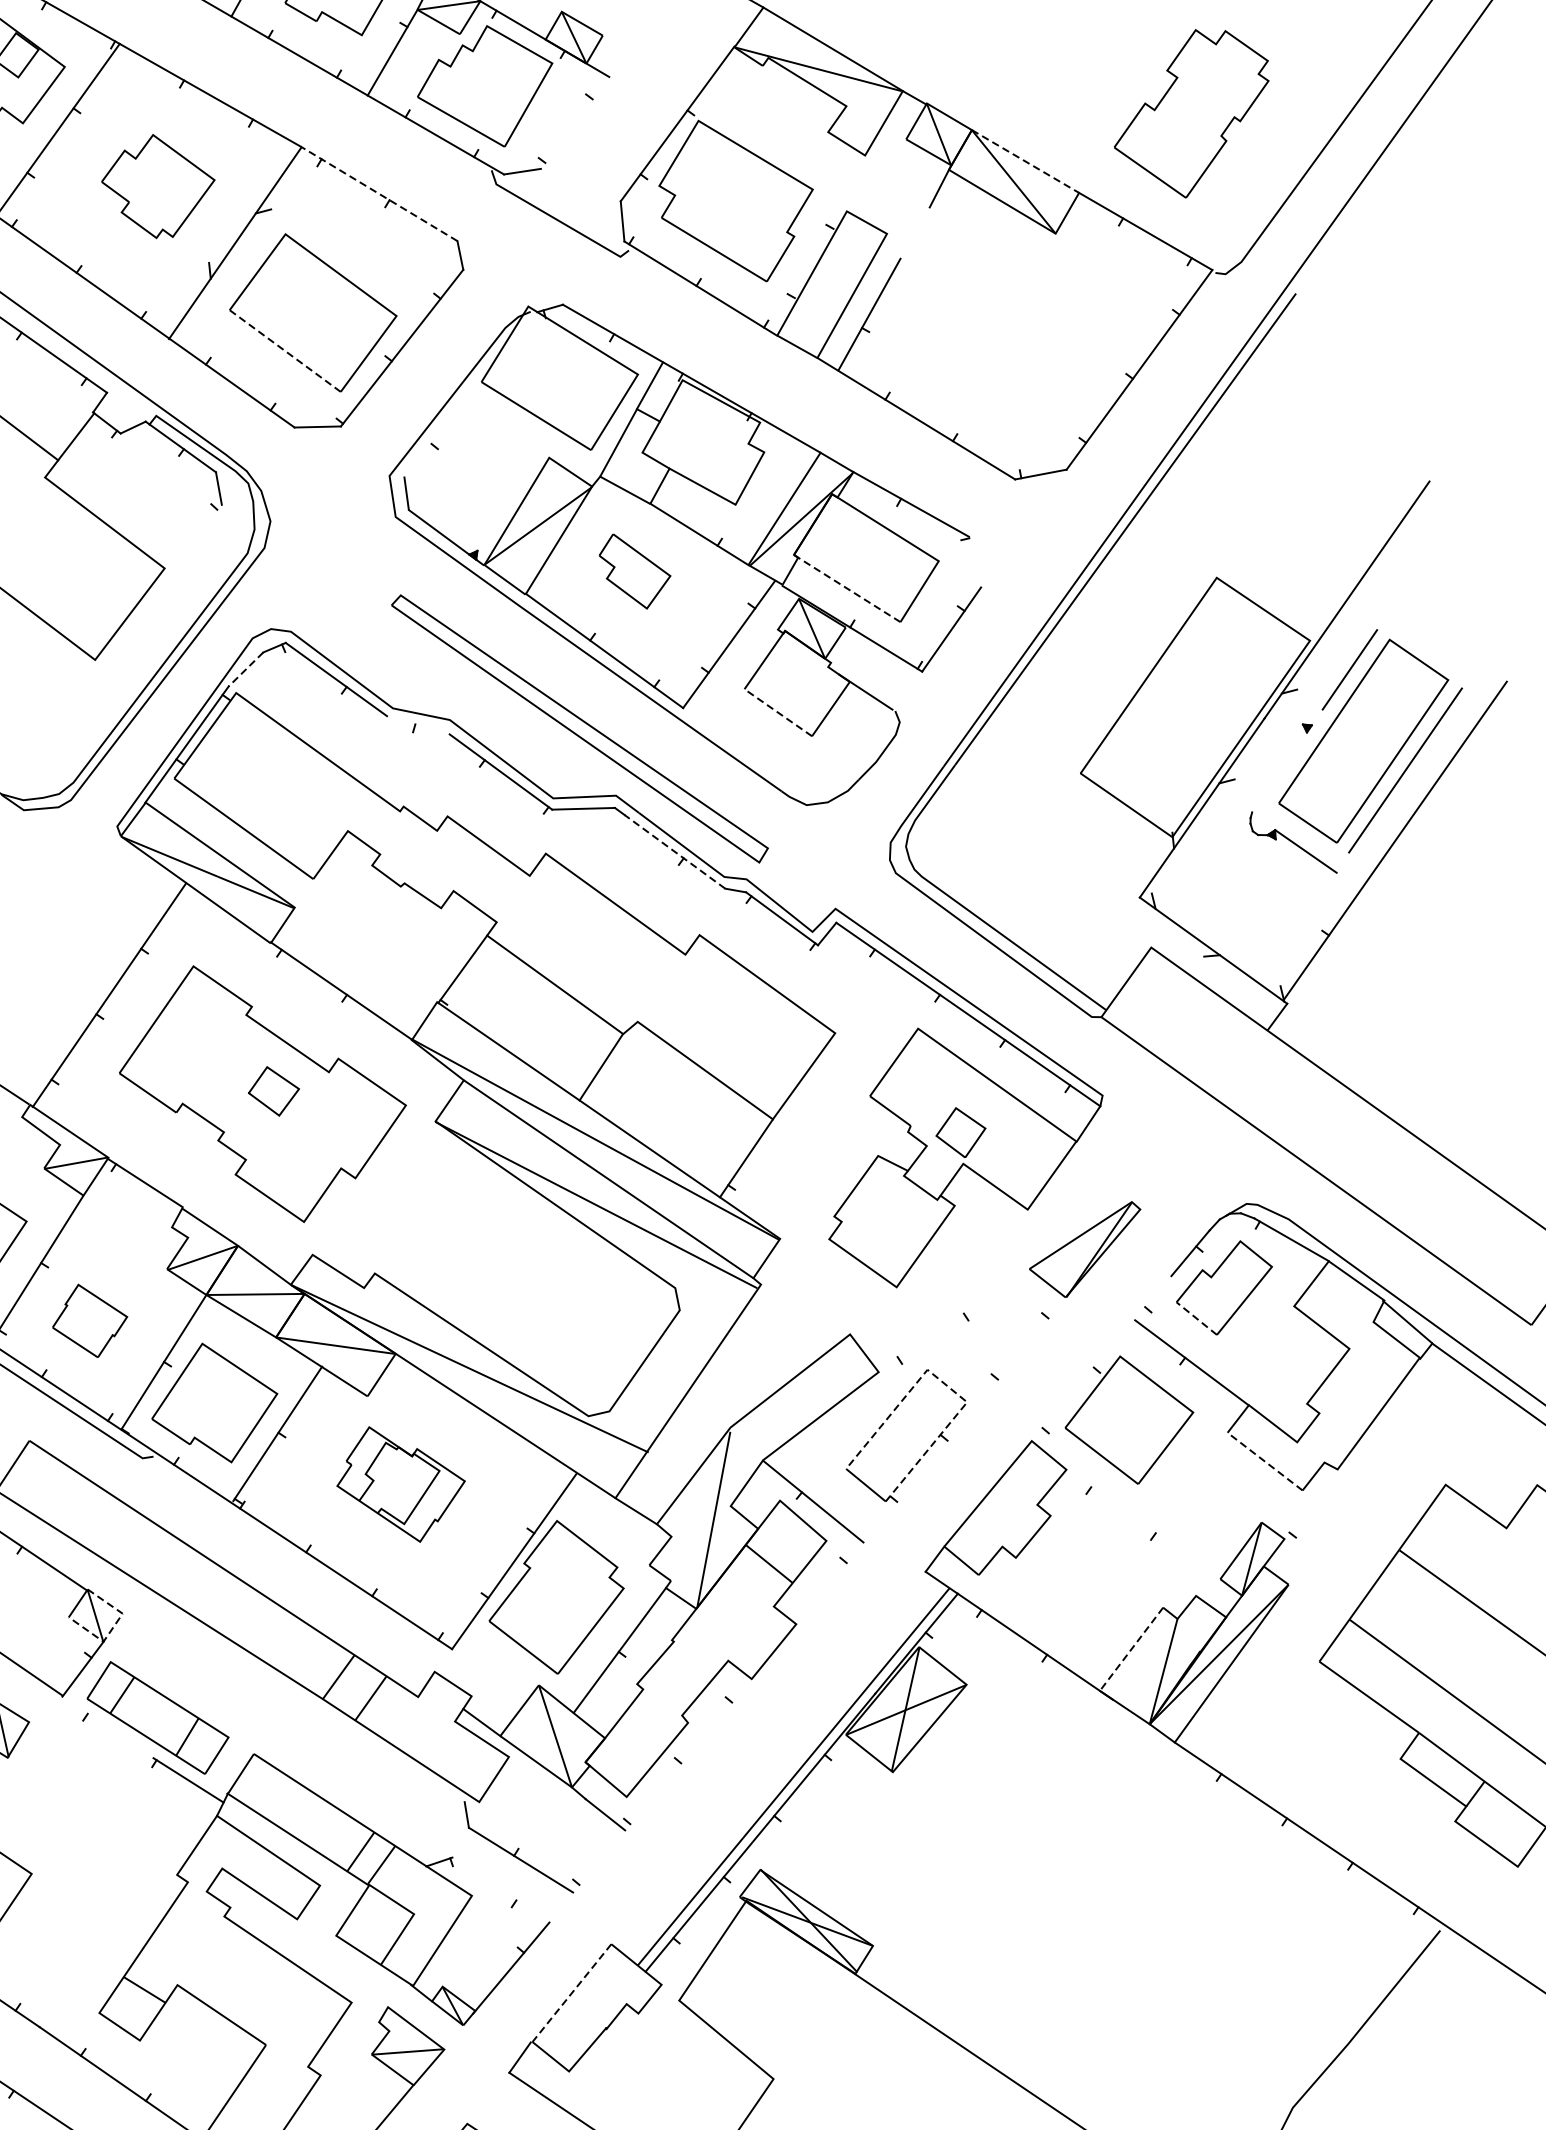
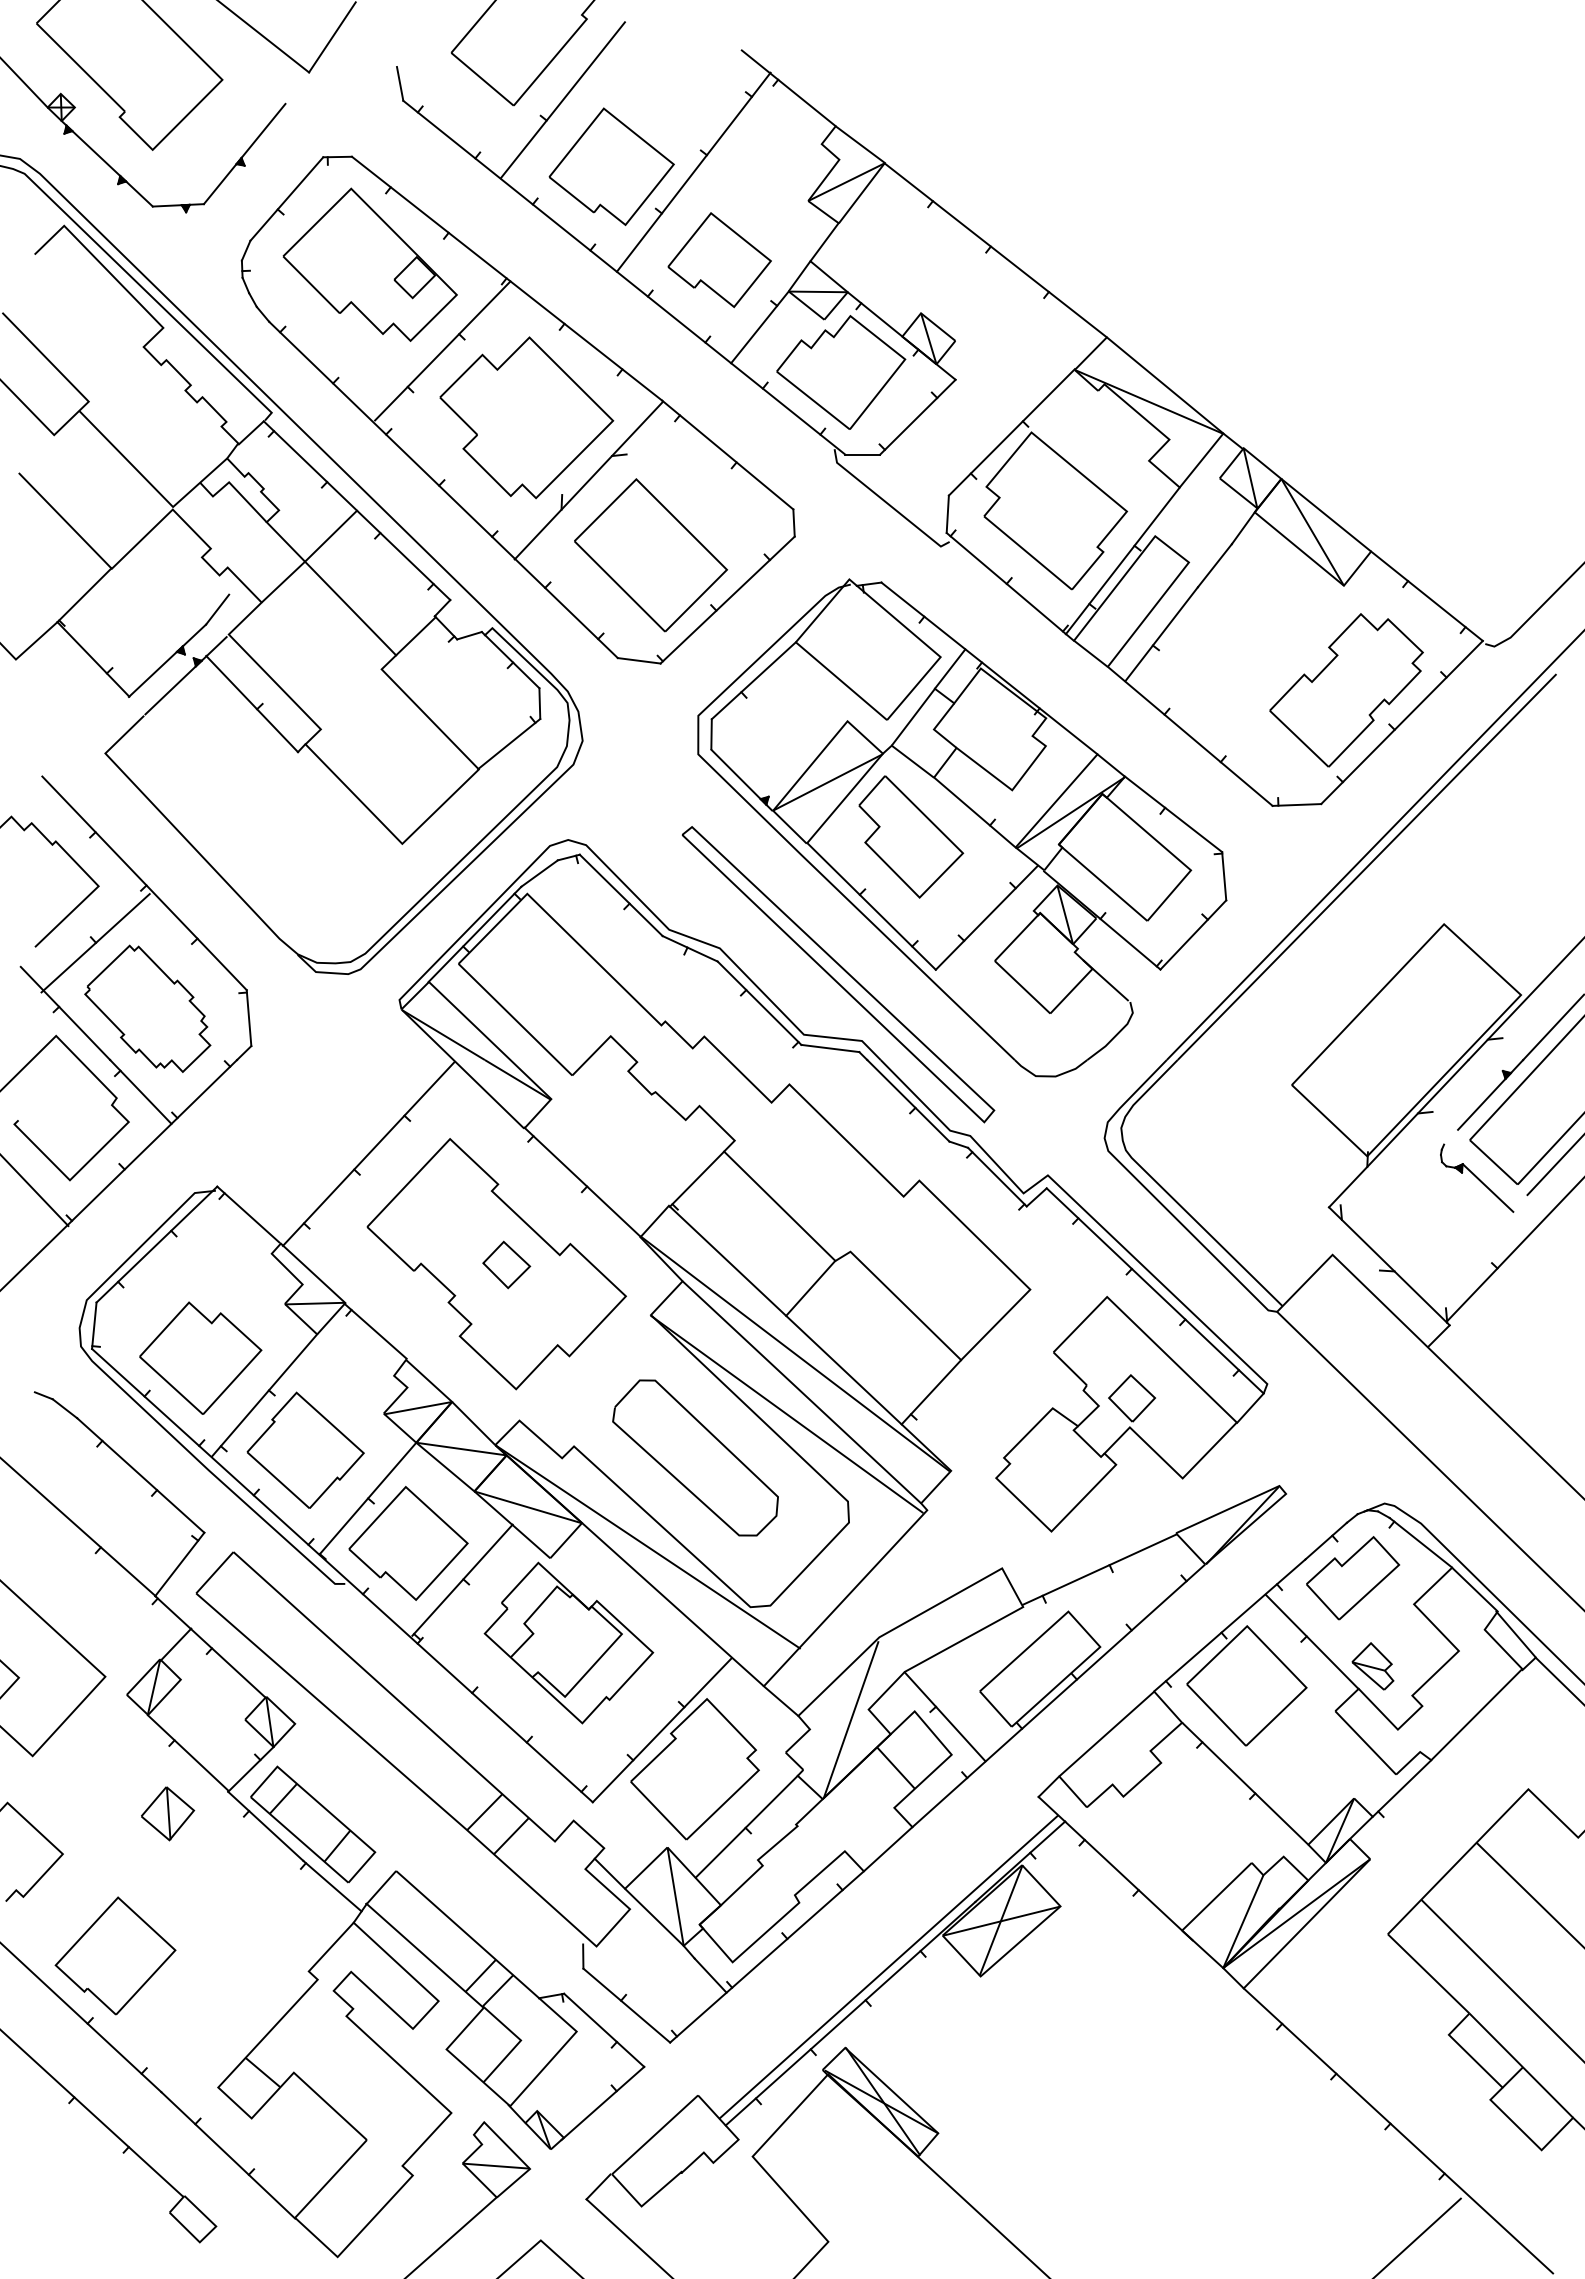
part: (1192, 113) -> (1346, 690), moved
line: (574, 122) -> (917, 416), added
line: (1025, 161) -> (1326, 515), dashed -> solid
part: (158, 186) -> (526, 417), size x1.67
line: (378, 193) -> (727, 454), dashed -> solid
line: (914, 232) -> (1214, 565), added
line: (815, 242) -> (1122, 560), added
line: (284, 351) -> (619, 586), dashed -> solid
line: (442, 429) -> (753, 680), added
line: (193, 535) -> (509, 743), added
line: (975, 562) -> (1224, 876), added
part: (635, 570) -> (911, 836), size x1.67
line: (846, 588) -> (1102, 882), dashed -> solid
line: (245, 669) -> (539, 873), dashed -> solid
line: (778, 711) -> (1022, 986), dashed -> solid
line: (417, 725) -> (689, 948), added
line: (1293, 751) -> (1490, 1094), added
line: (675, 851) -> (908, 1100), dashed -> solid
curve: (523, 1242) -> (714, 1438), added
line: (1196, 1318) -> (1322, 1601), dashed -> solid
line: (953, 1319) -> (1099, 1569), added
part: (89, 1320) -> (305, 1449), size x1.67
line: (1101, 1358) -> (1229, 1625), added
part: (1260, 1379) -> (1372, 1666), added
line: (947, 1386) -> (1084, 1629), dashed -> solid
line: (930, 1461) -> (1058, 1696), added
line: (1264, 1461) -> (1365, 1742), dashed -> solid
part: (400, 1483) -> (568, 1642), size x1.43
line: (1310, 1504) -> (1401, 1788), added
line: (1143, 1524) -> (1245, 1783), added
line: (113, 1627) -> (284, 1735), dashed -> solid
line: (1131, 1649) -> (1216, 1896), dashed -> solid
line: (107, 1726) -> (265, 1825), added
line: (661, 1785) -> (766, 1956), added
line: (501, 1889) -> (604, 2029), added
line: (571, 1993) -> (654, 2135), dashed -> solid

